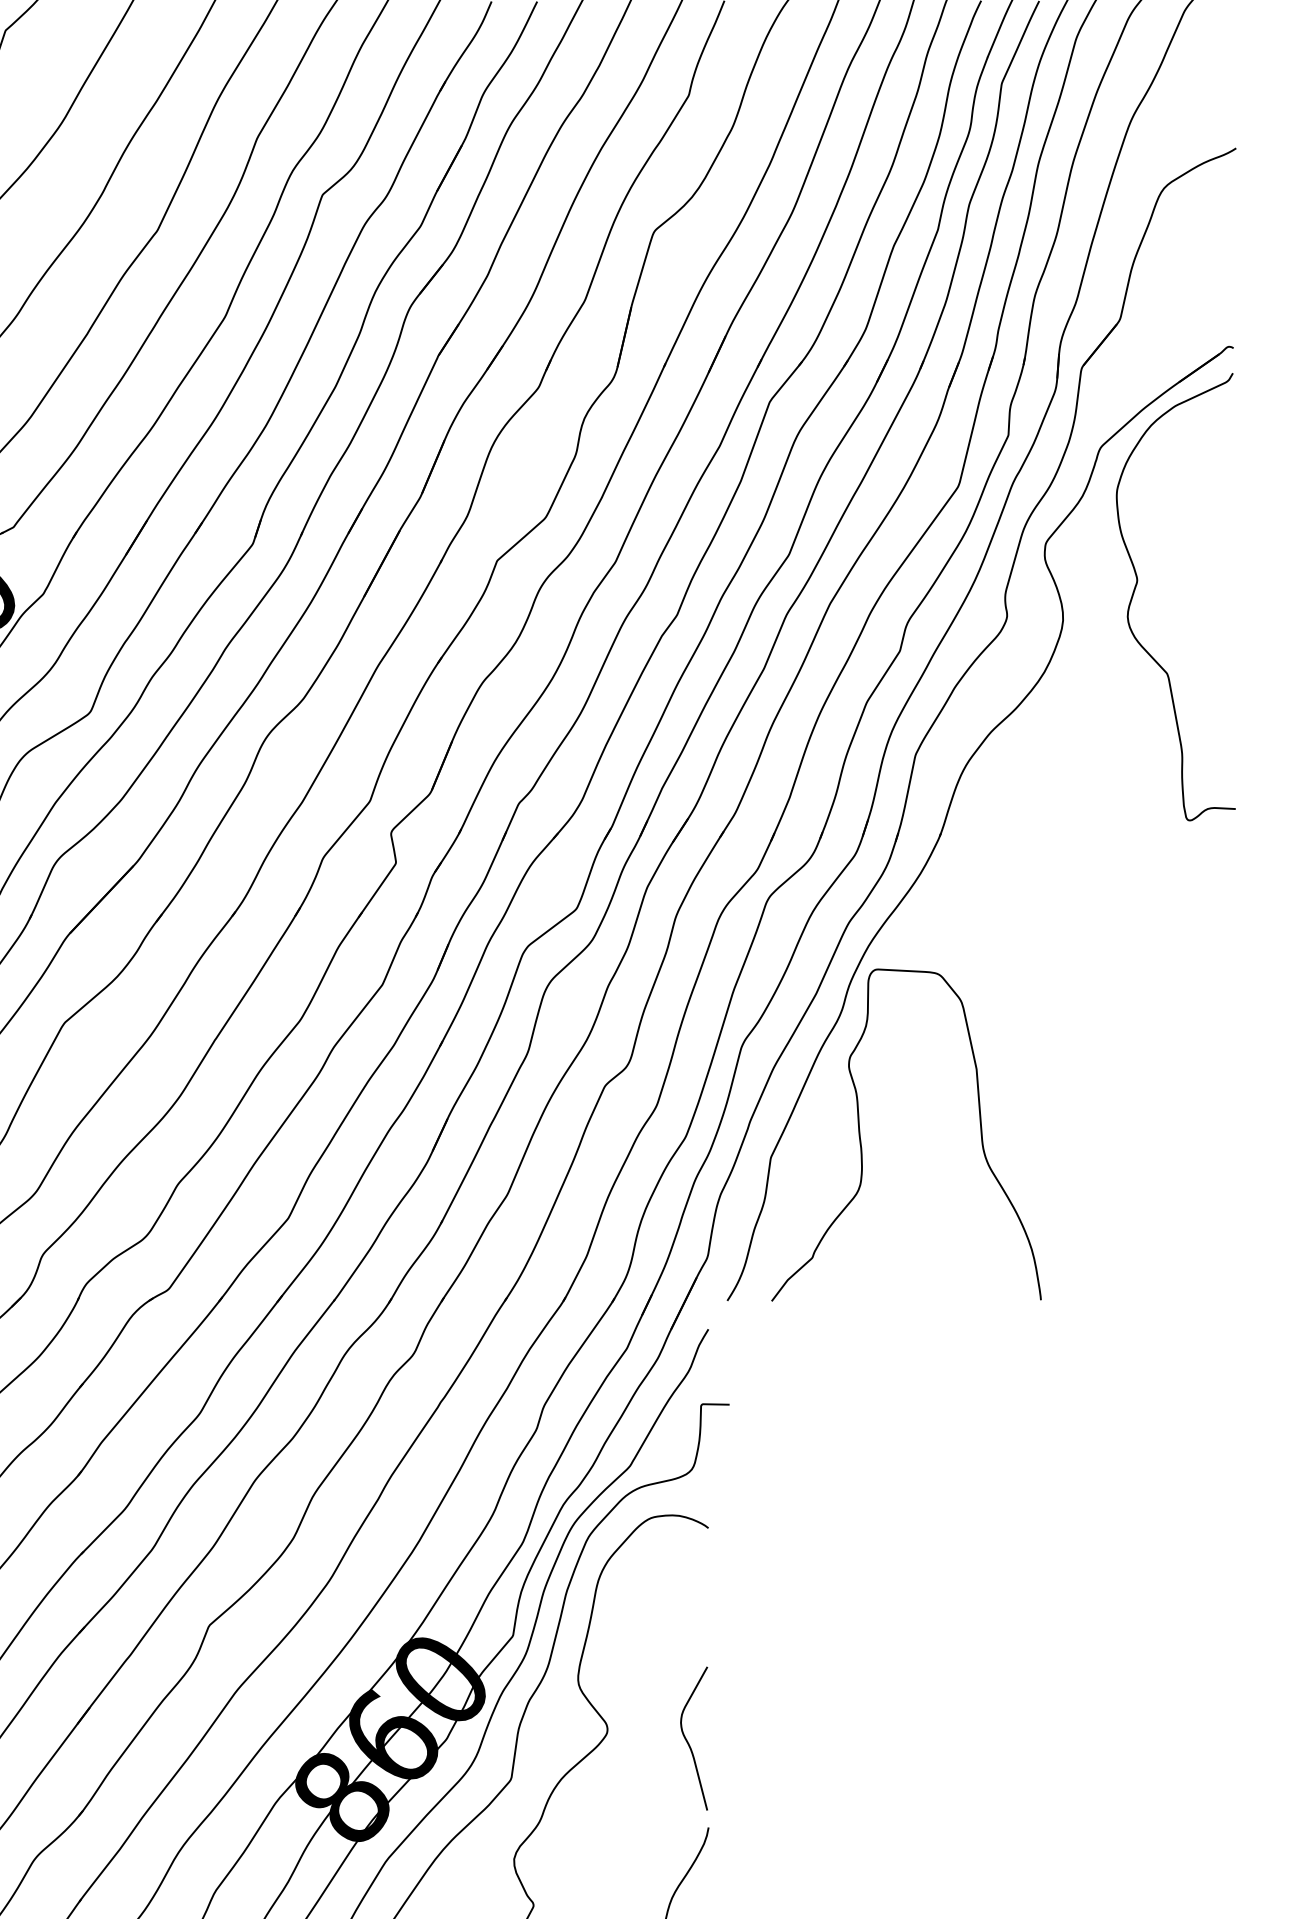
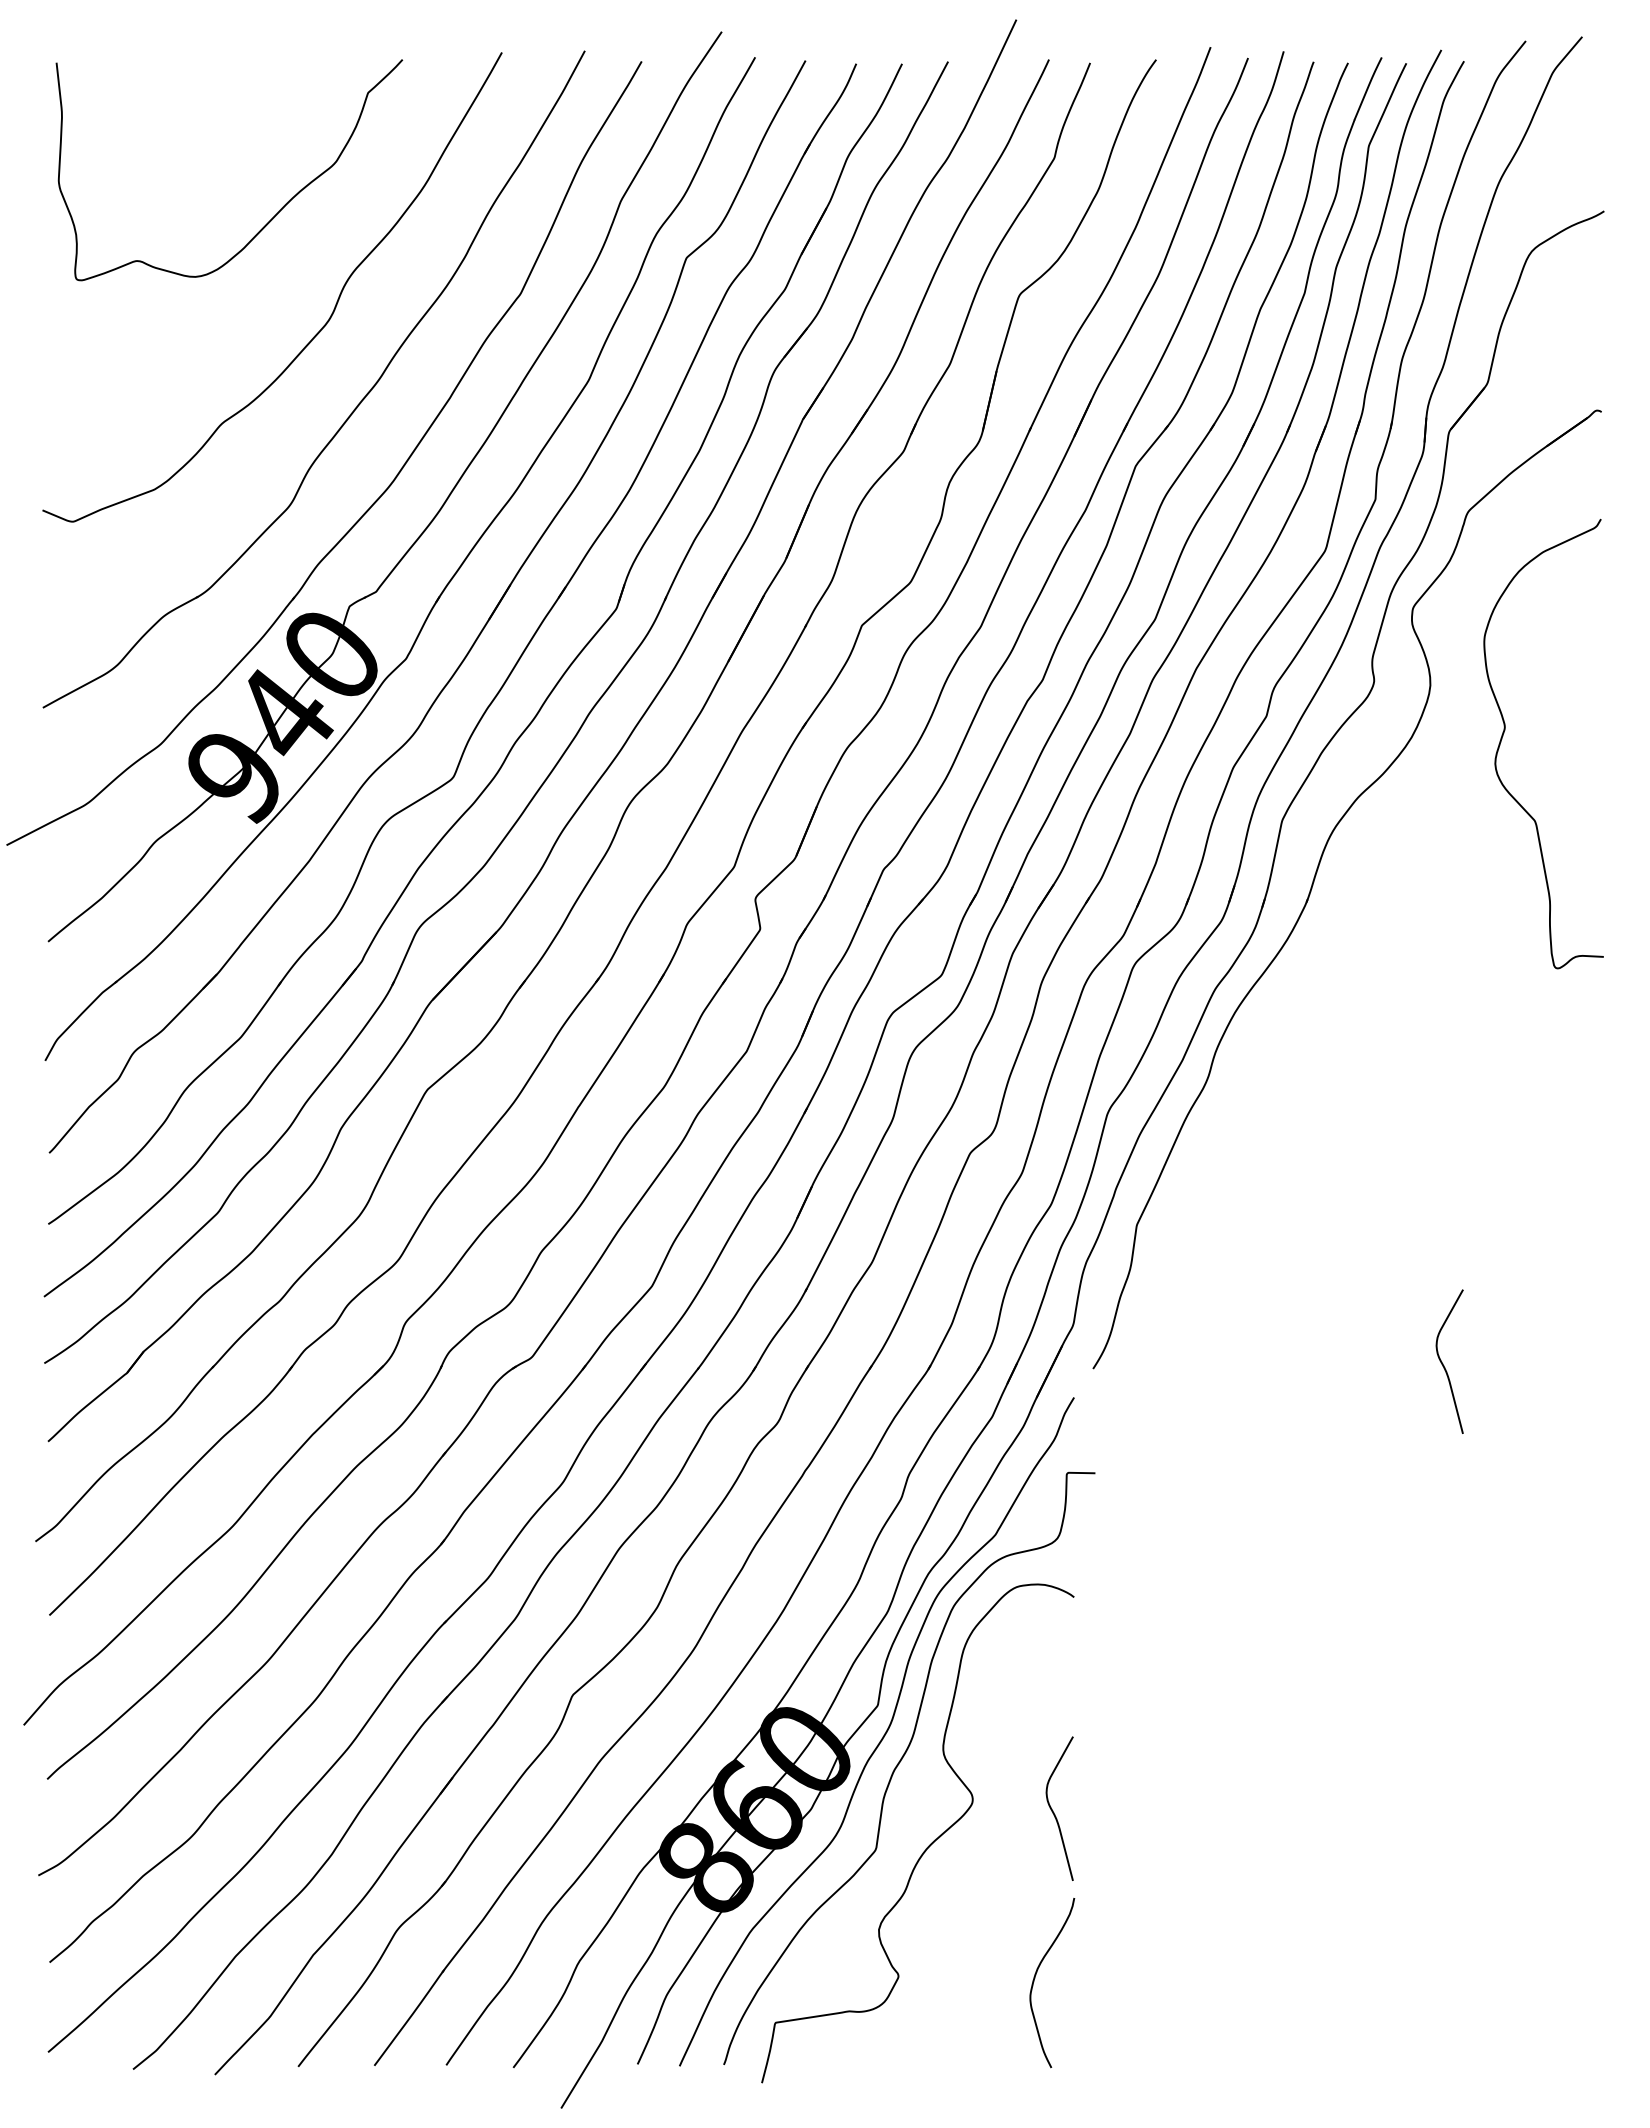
curve: (1137, 583) -> (1505, 730), moved
curve: (861, 1137) -> (1227, 1204), removed
curve: (1076, 1295) -> (1443, 1363), added

